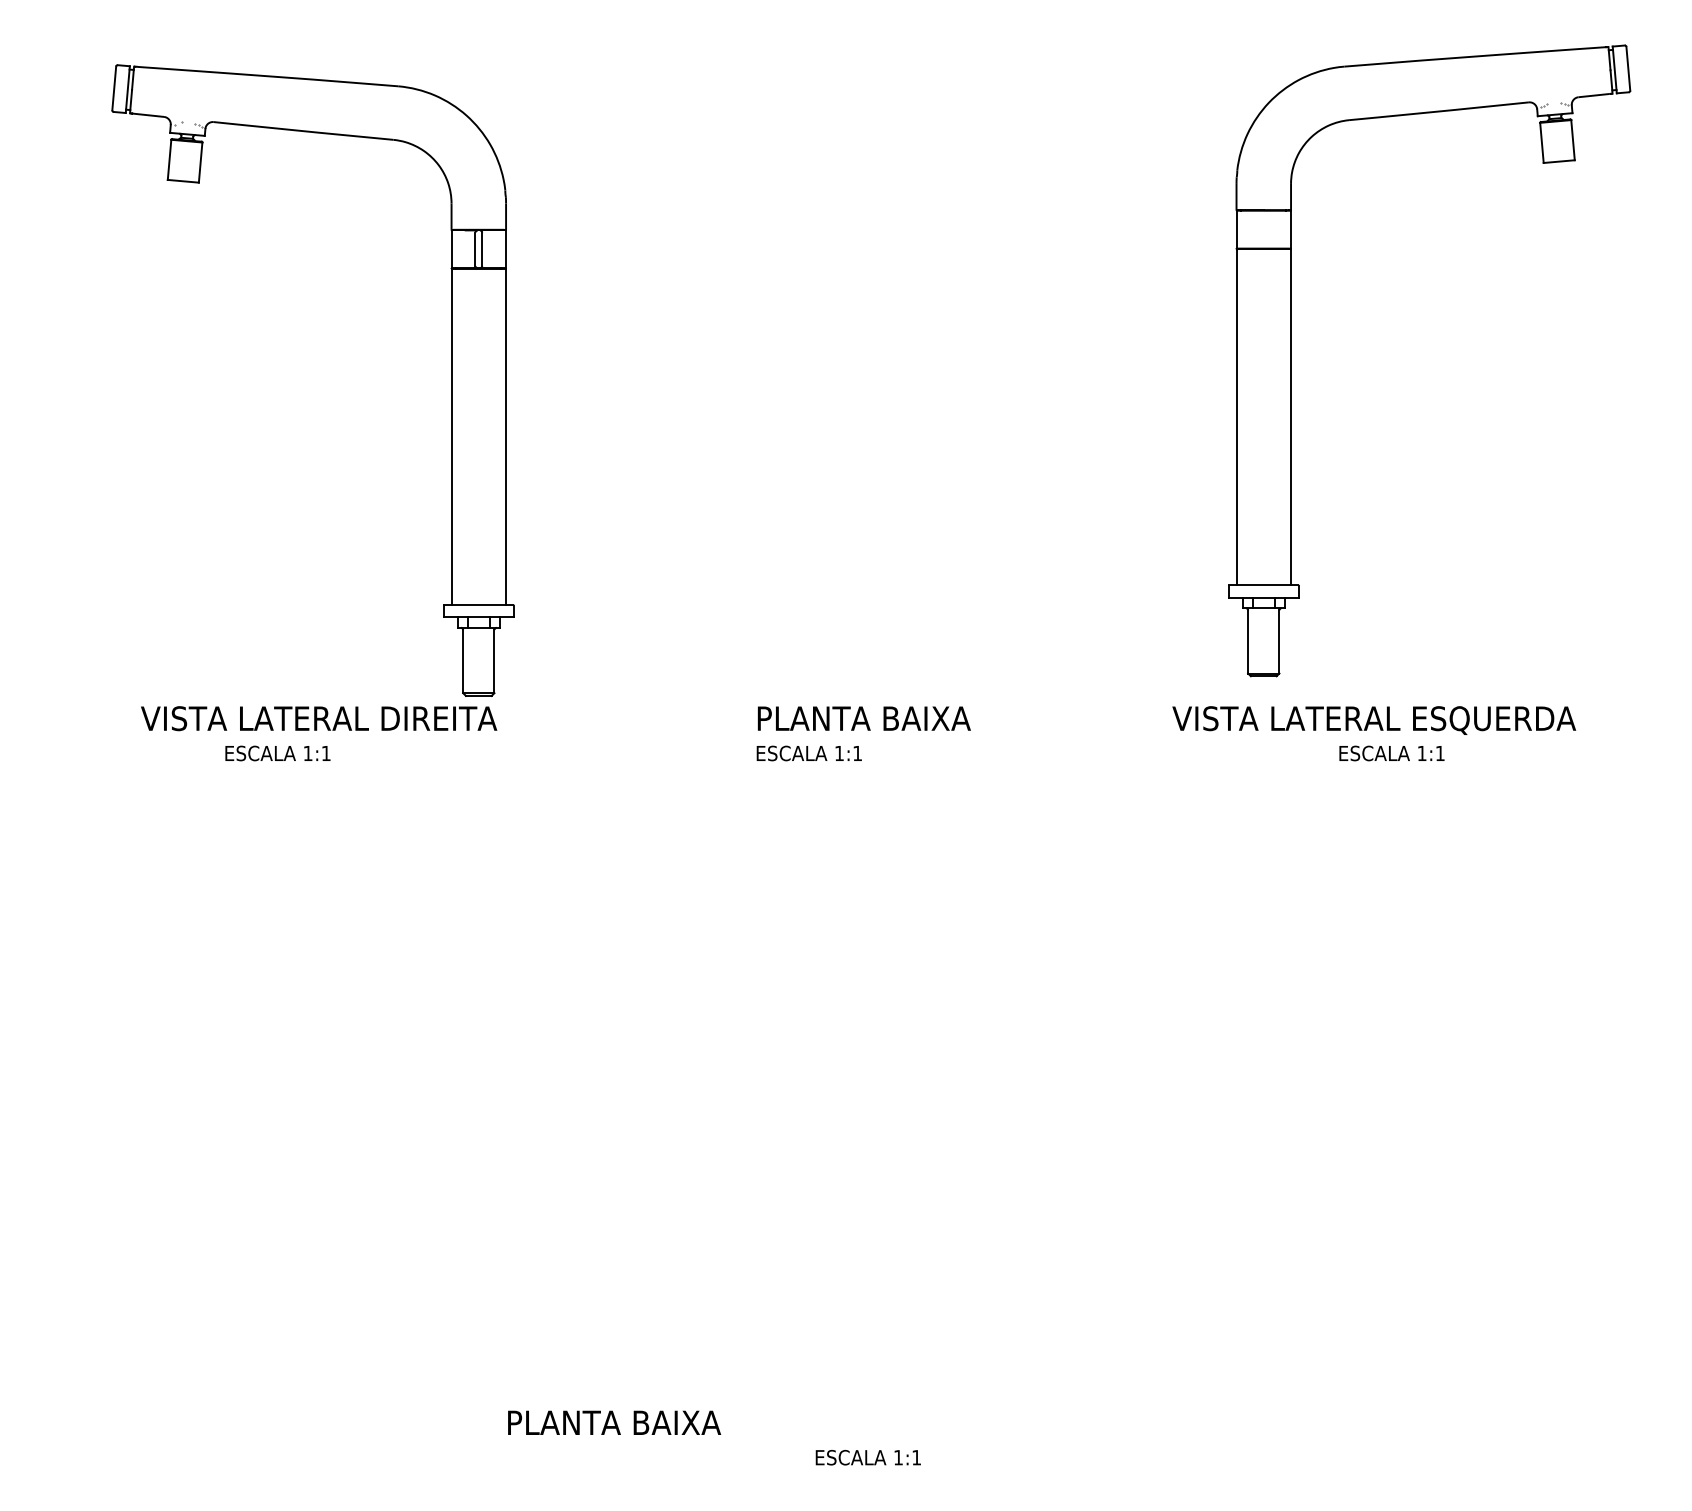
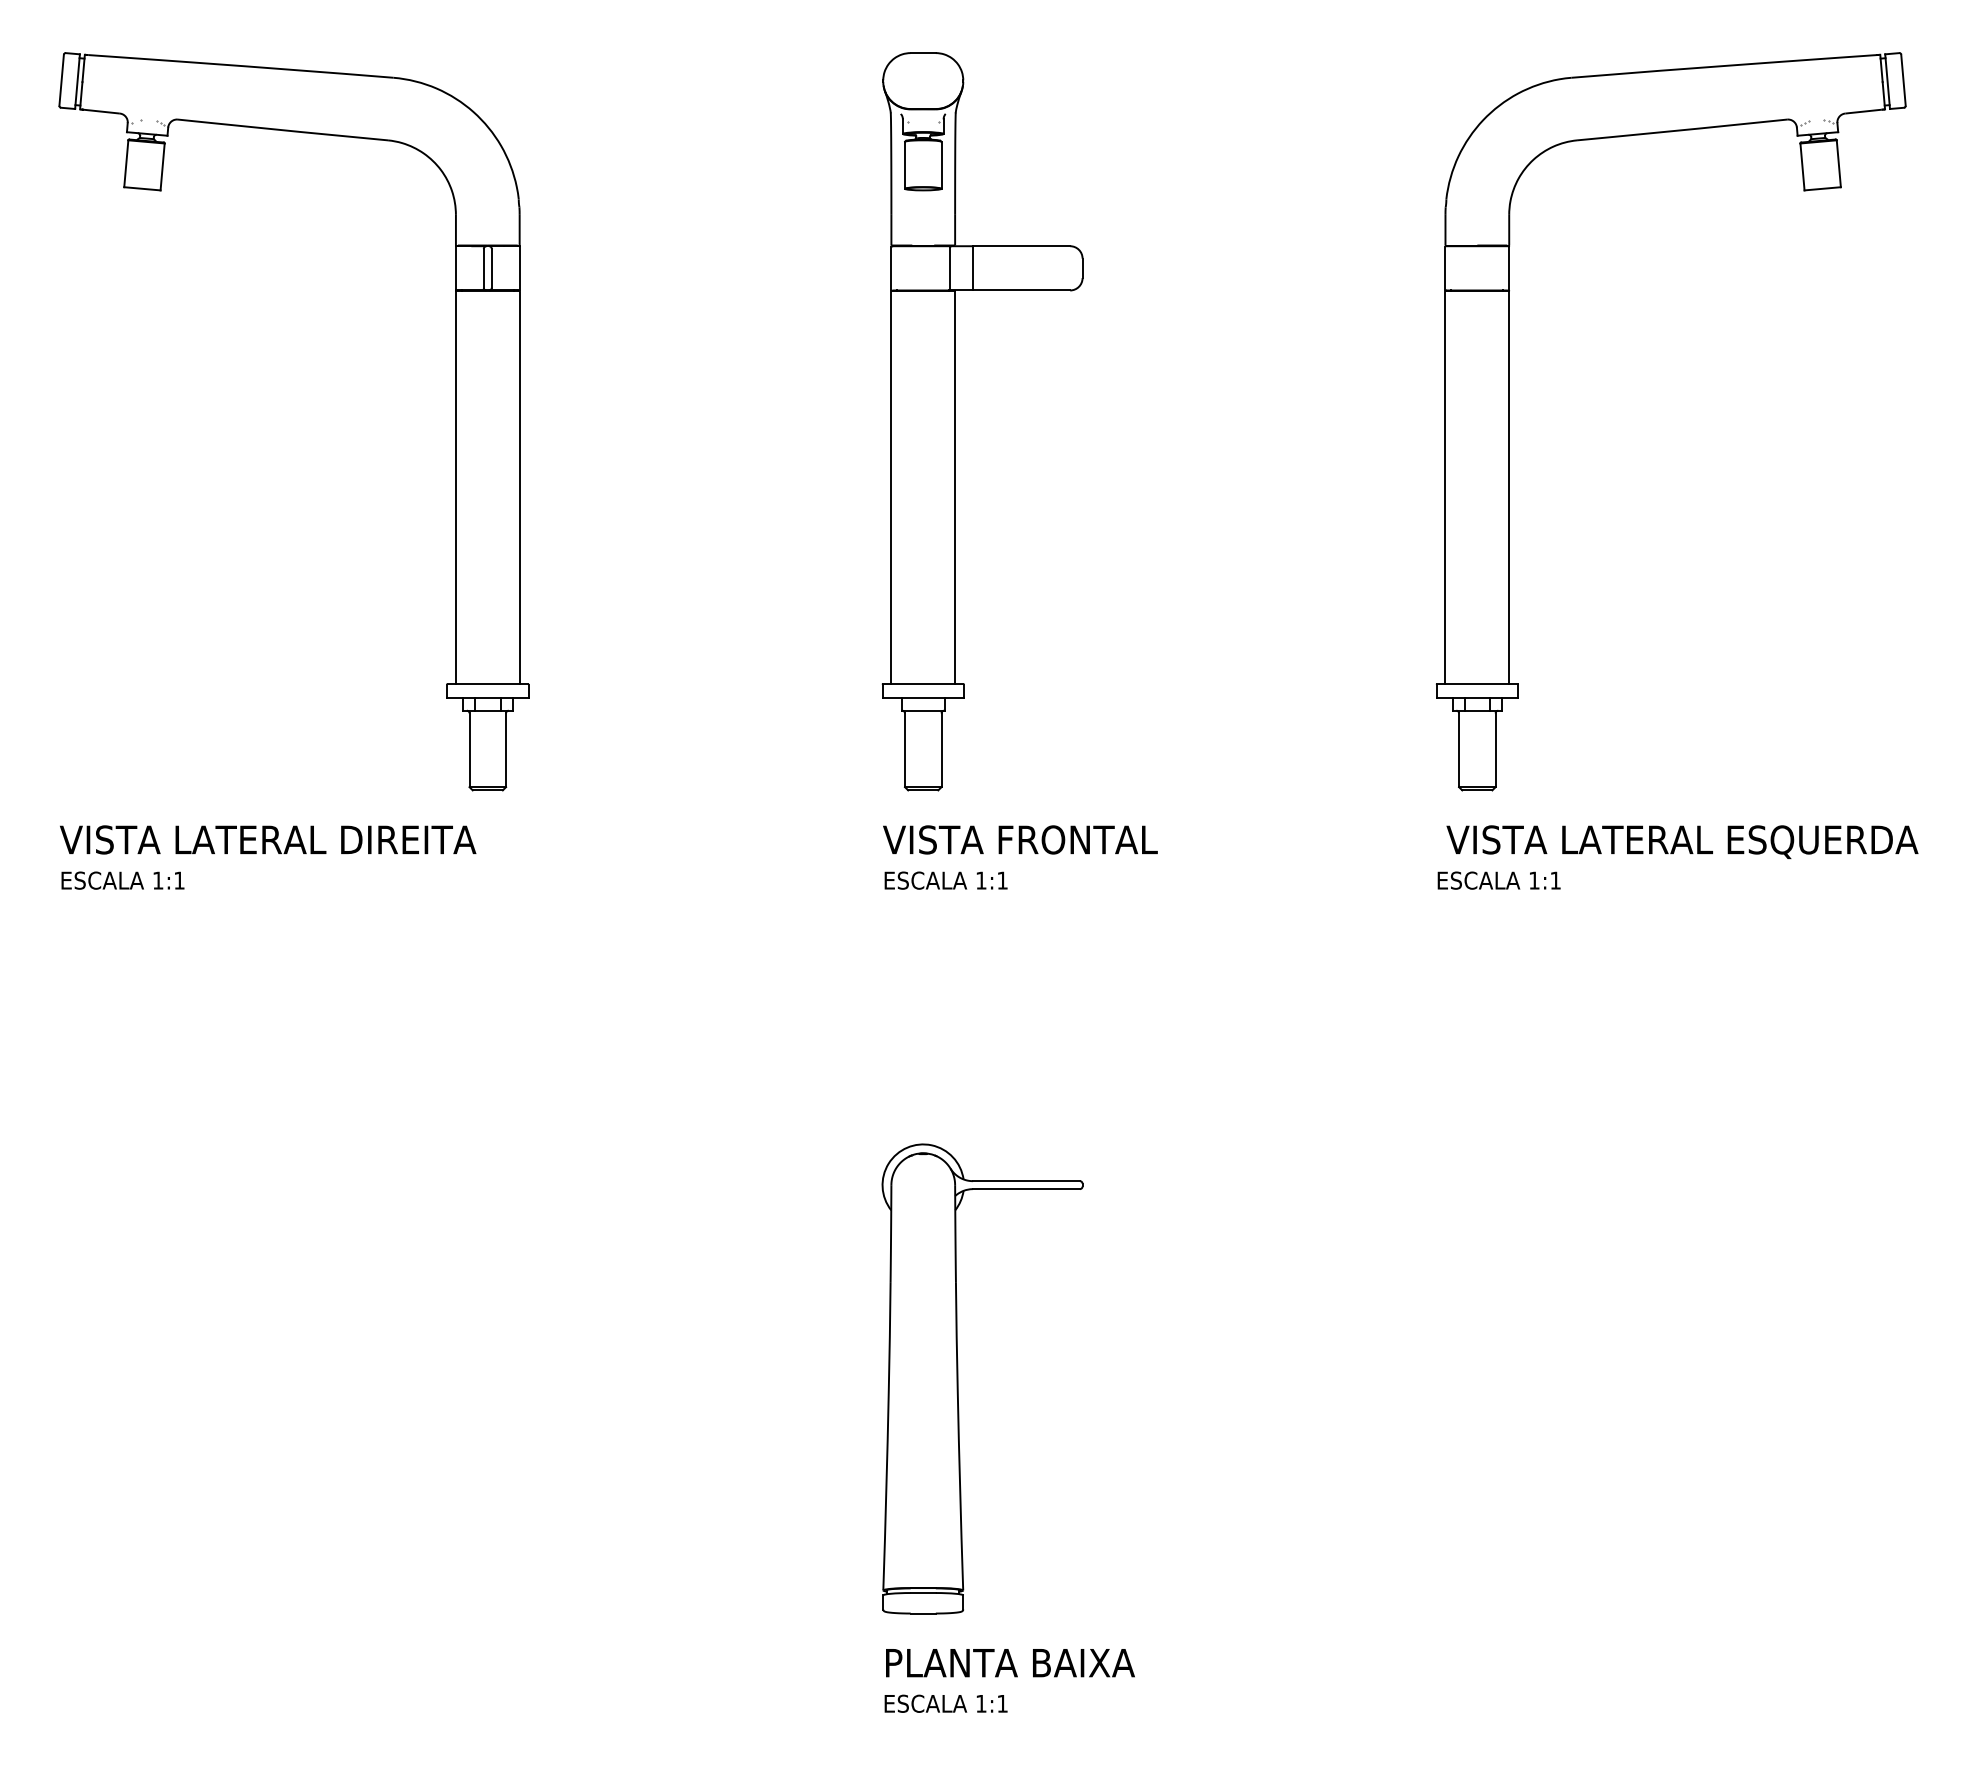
part: (817, 360) -> (955, 421), added
part: (451, 380) -> (455, 421), moved
text: (319, 718) -> (268, 839), moved
text: (872, 718) -> (1020, 839), PLANTA BAIXA -> VISTA FRONTAL
text: (1374, 720) -> (1682, 842), moved
text: (277, 753) -> (122, 880), moved
text: (1391, 753) -> (1498, 880), moved
part: (819, 1179) -> (958, 1378), added
text: (614, 1423) -> (1010, 1663), moved
text: (867, 1457) -> (945, 1703), moved

